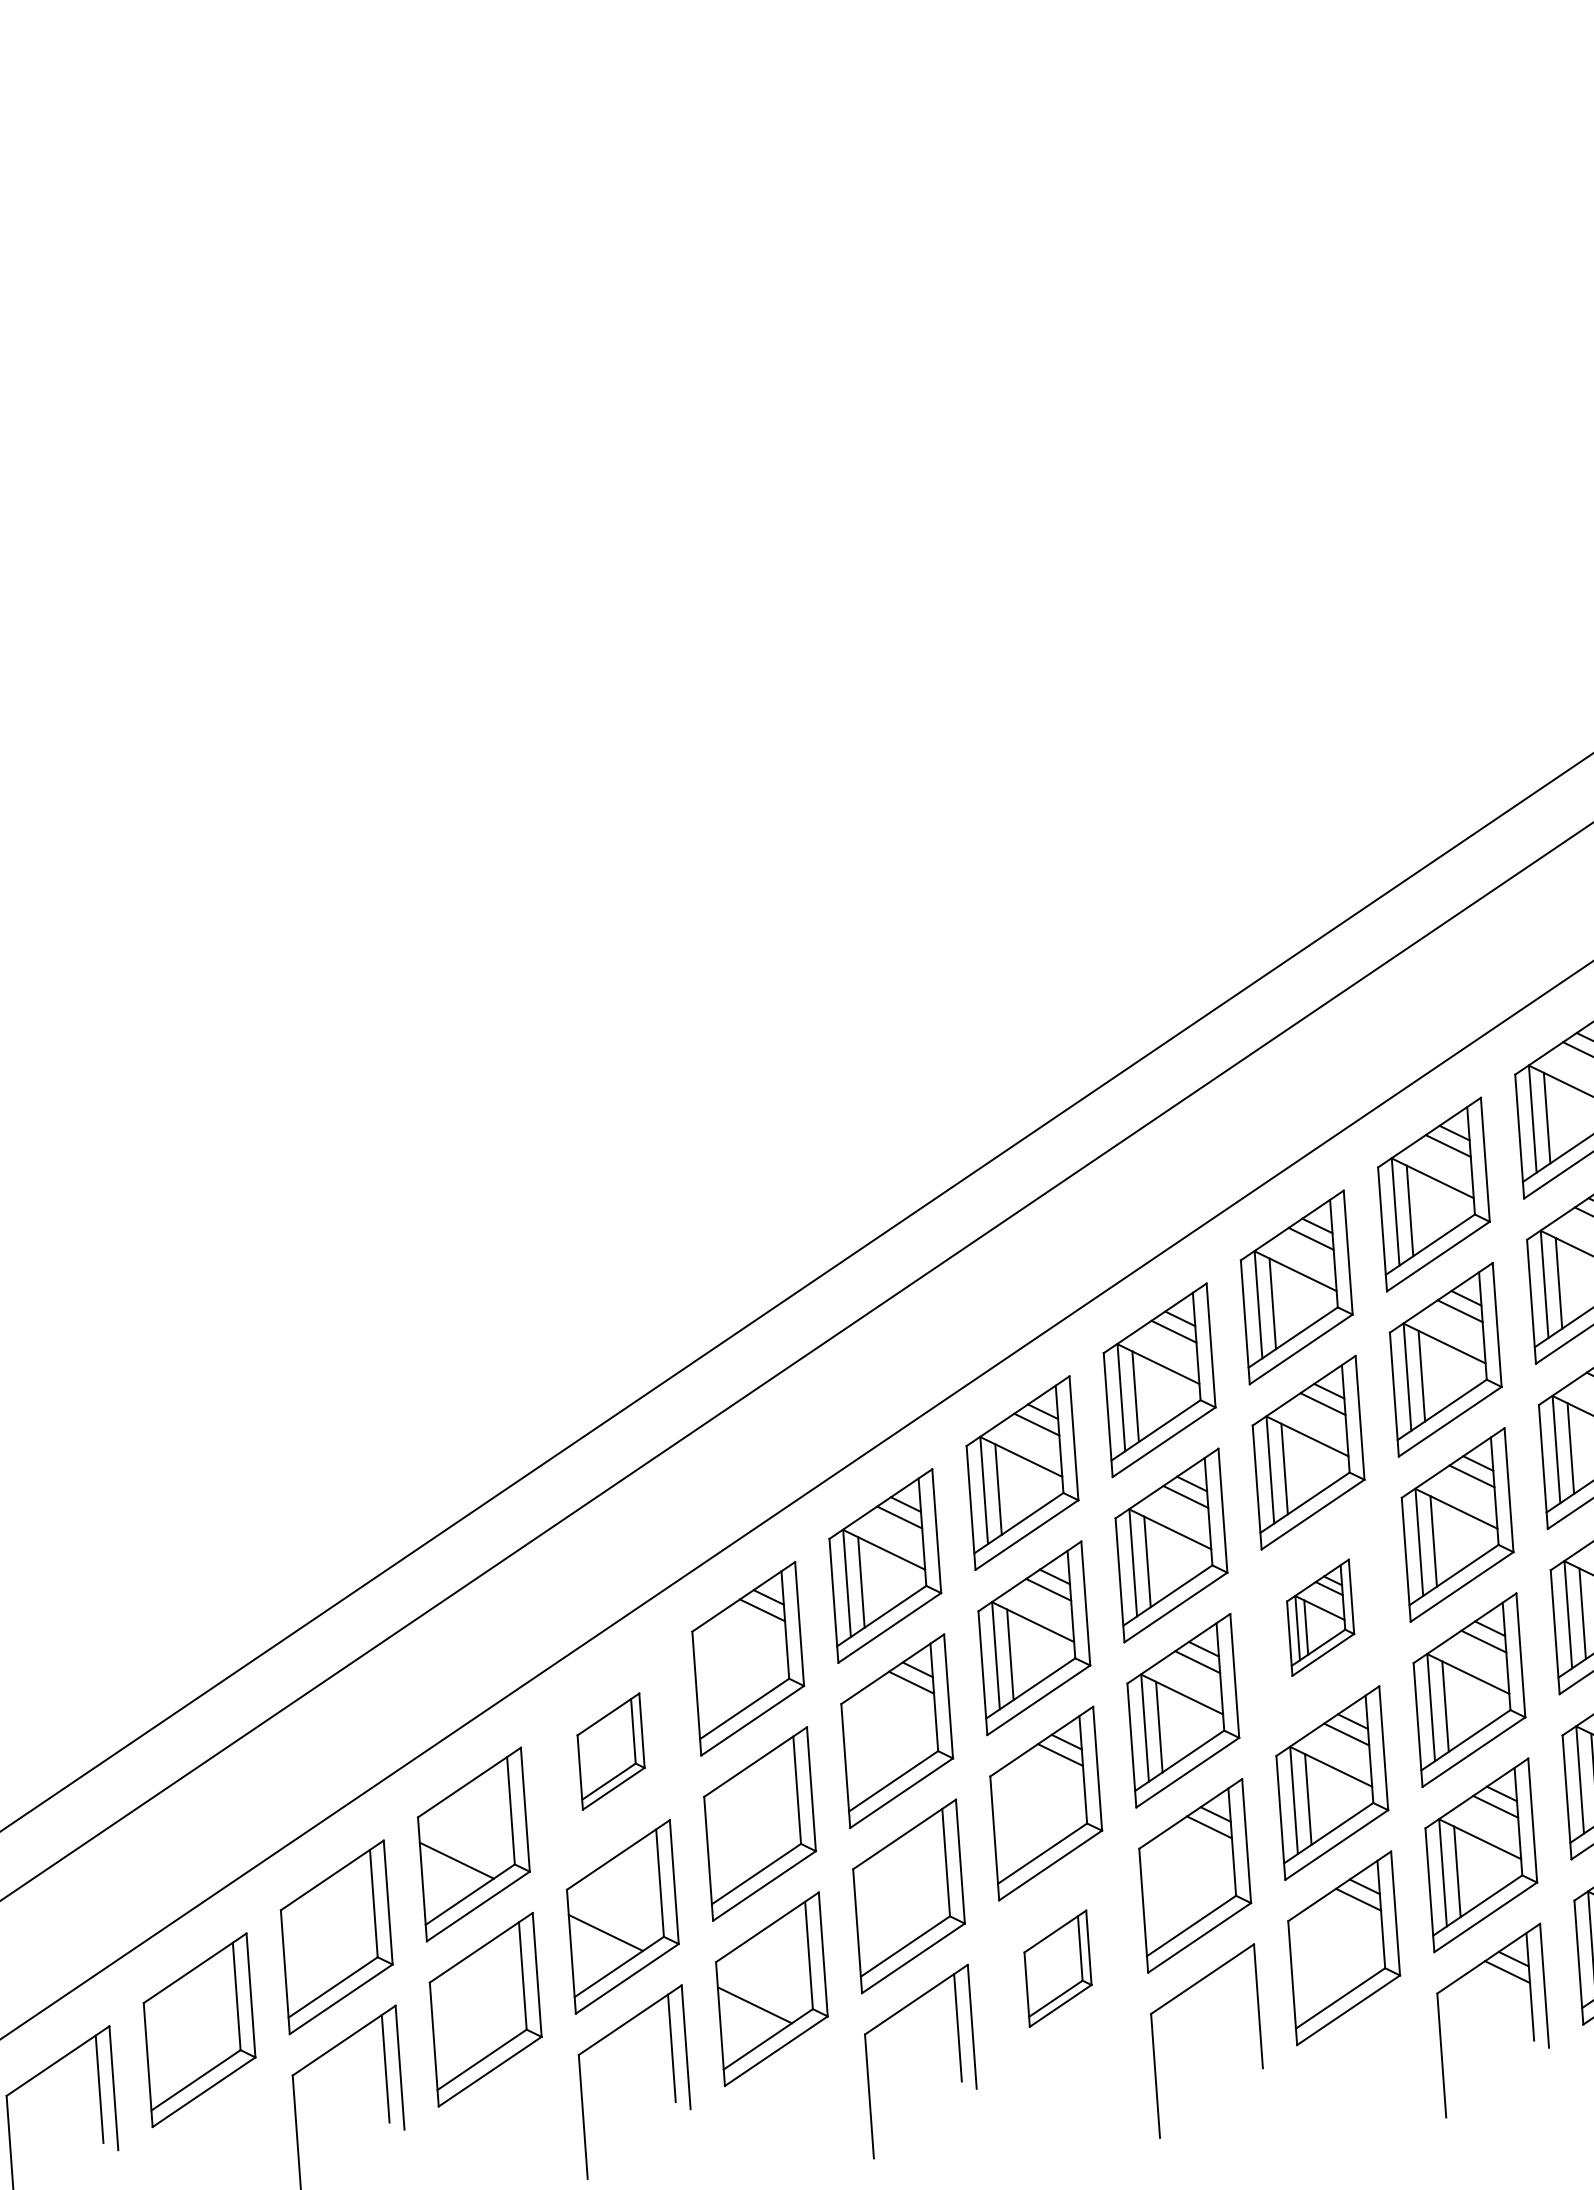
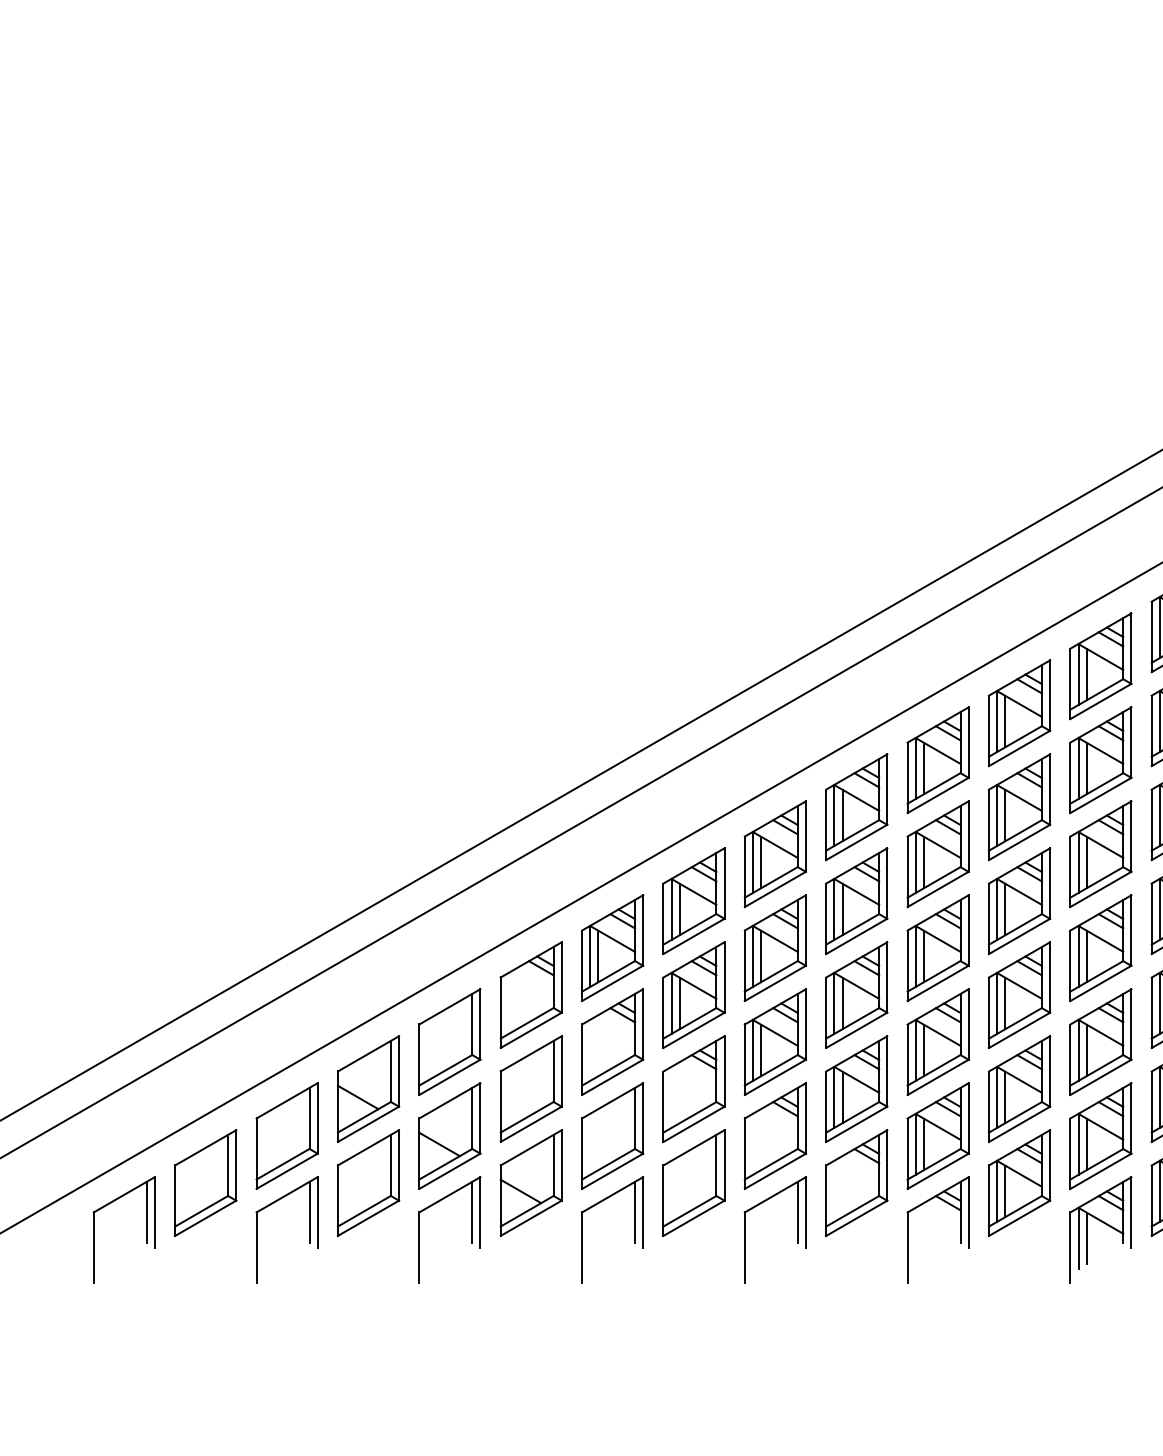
part: (1319, 1616) -> (856, 994), size x1.67
part: (610, 1750) -> (449, 1041), size x1.67
part: (1057, 1967) -> (693, 1182), size x1.67
line: (1243, 2005) -> (797, 1211), added

